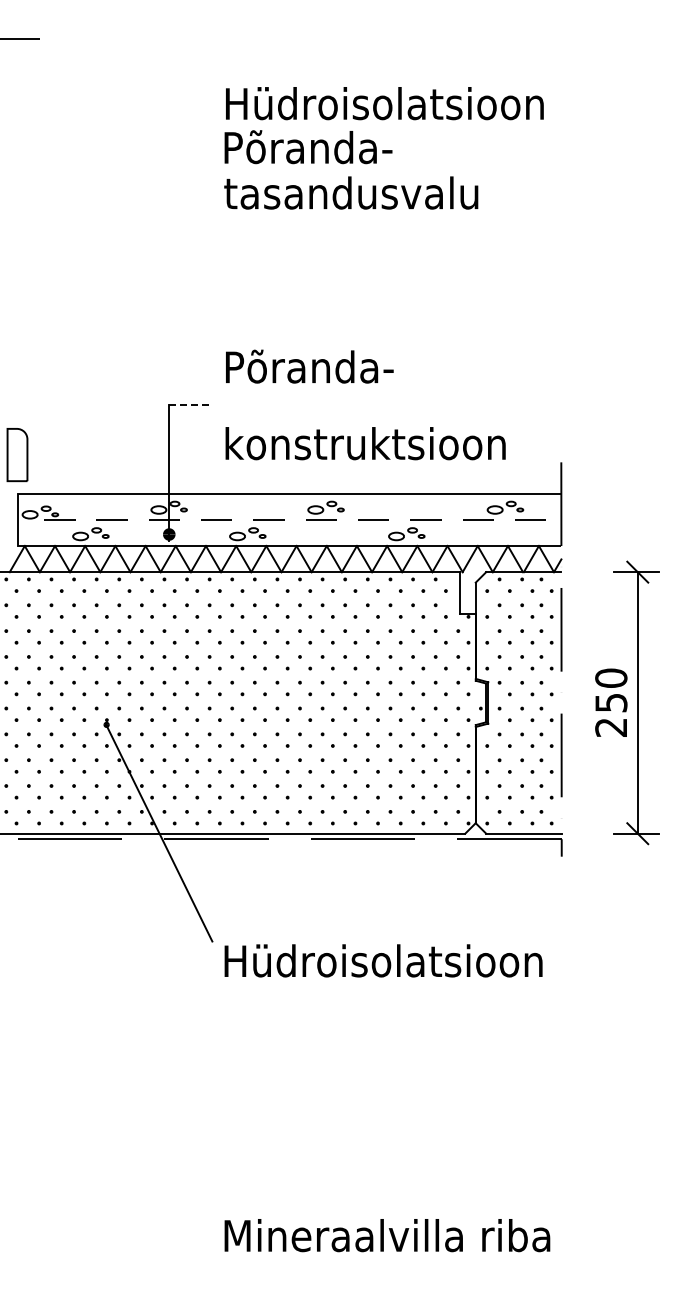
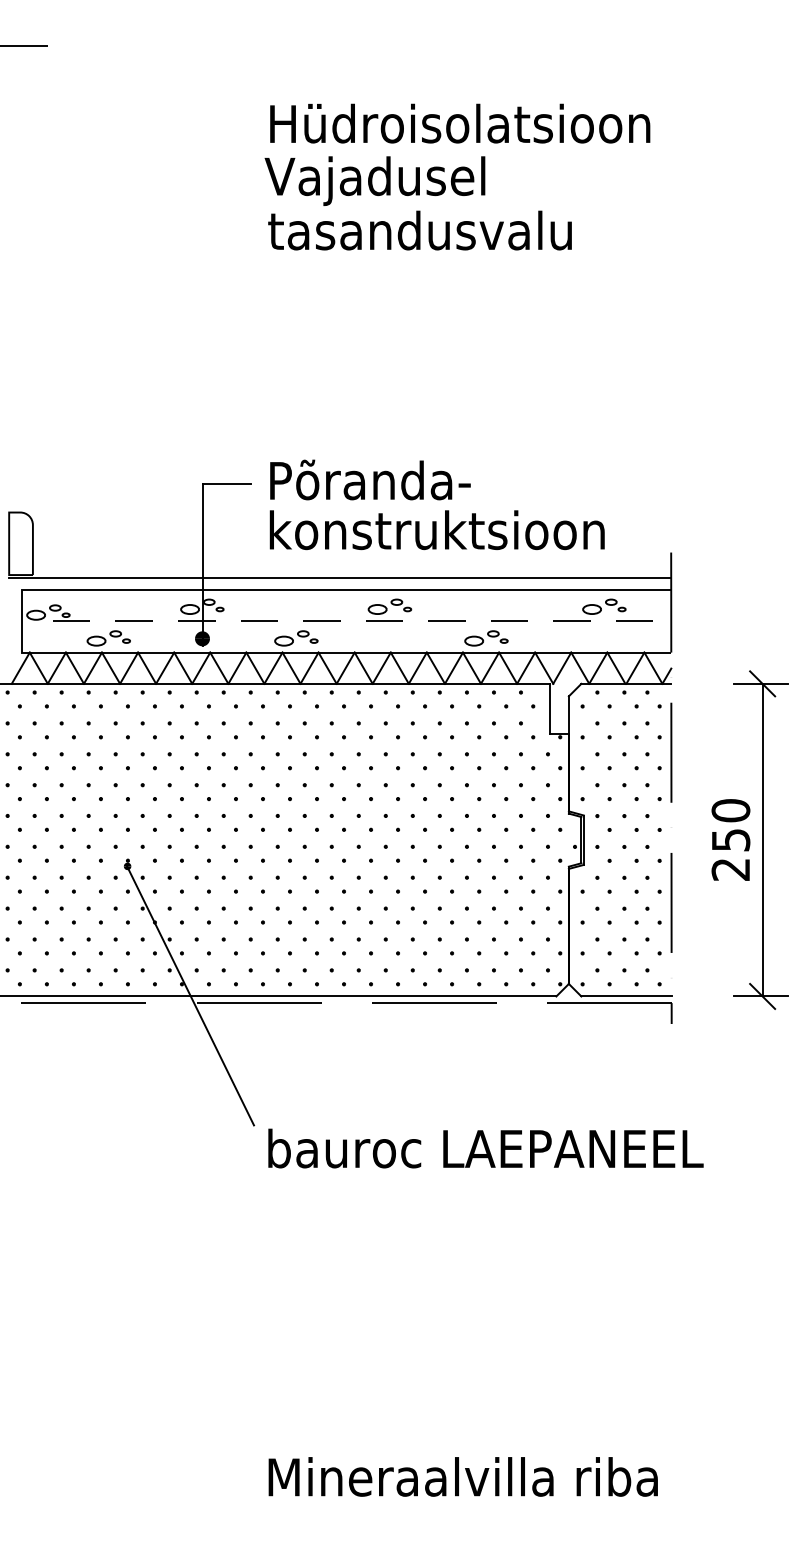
text: (313, 151) -> (374, 180), Põranda- -> Vajadusel
text: (309, 366) -> (370, 479), moved
line: (190, 404) -> (227, 483), dashed -> solid
line: (284, 483) -> (340, 577), added
text: (406, 960) -> (486, 1148), Hüdroisolatsioon -> bauroc LAEPANEEL

